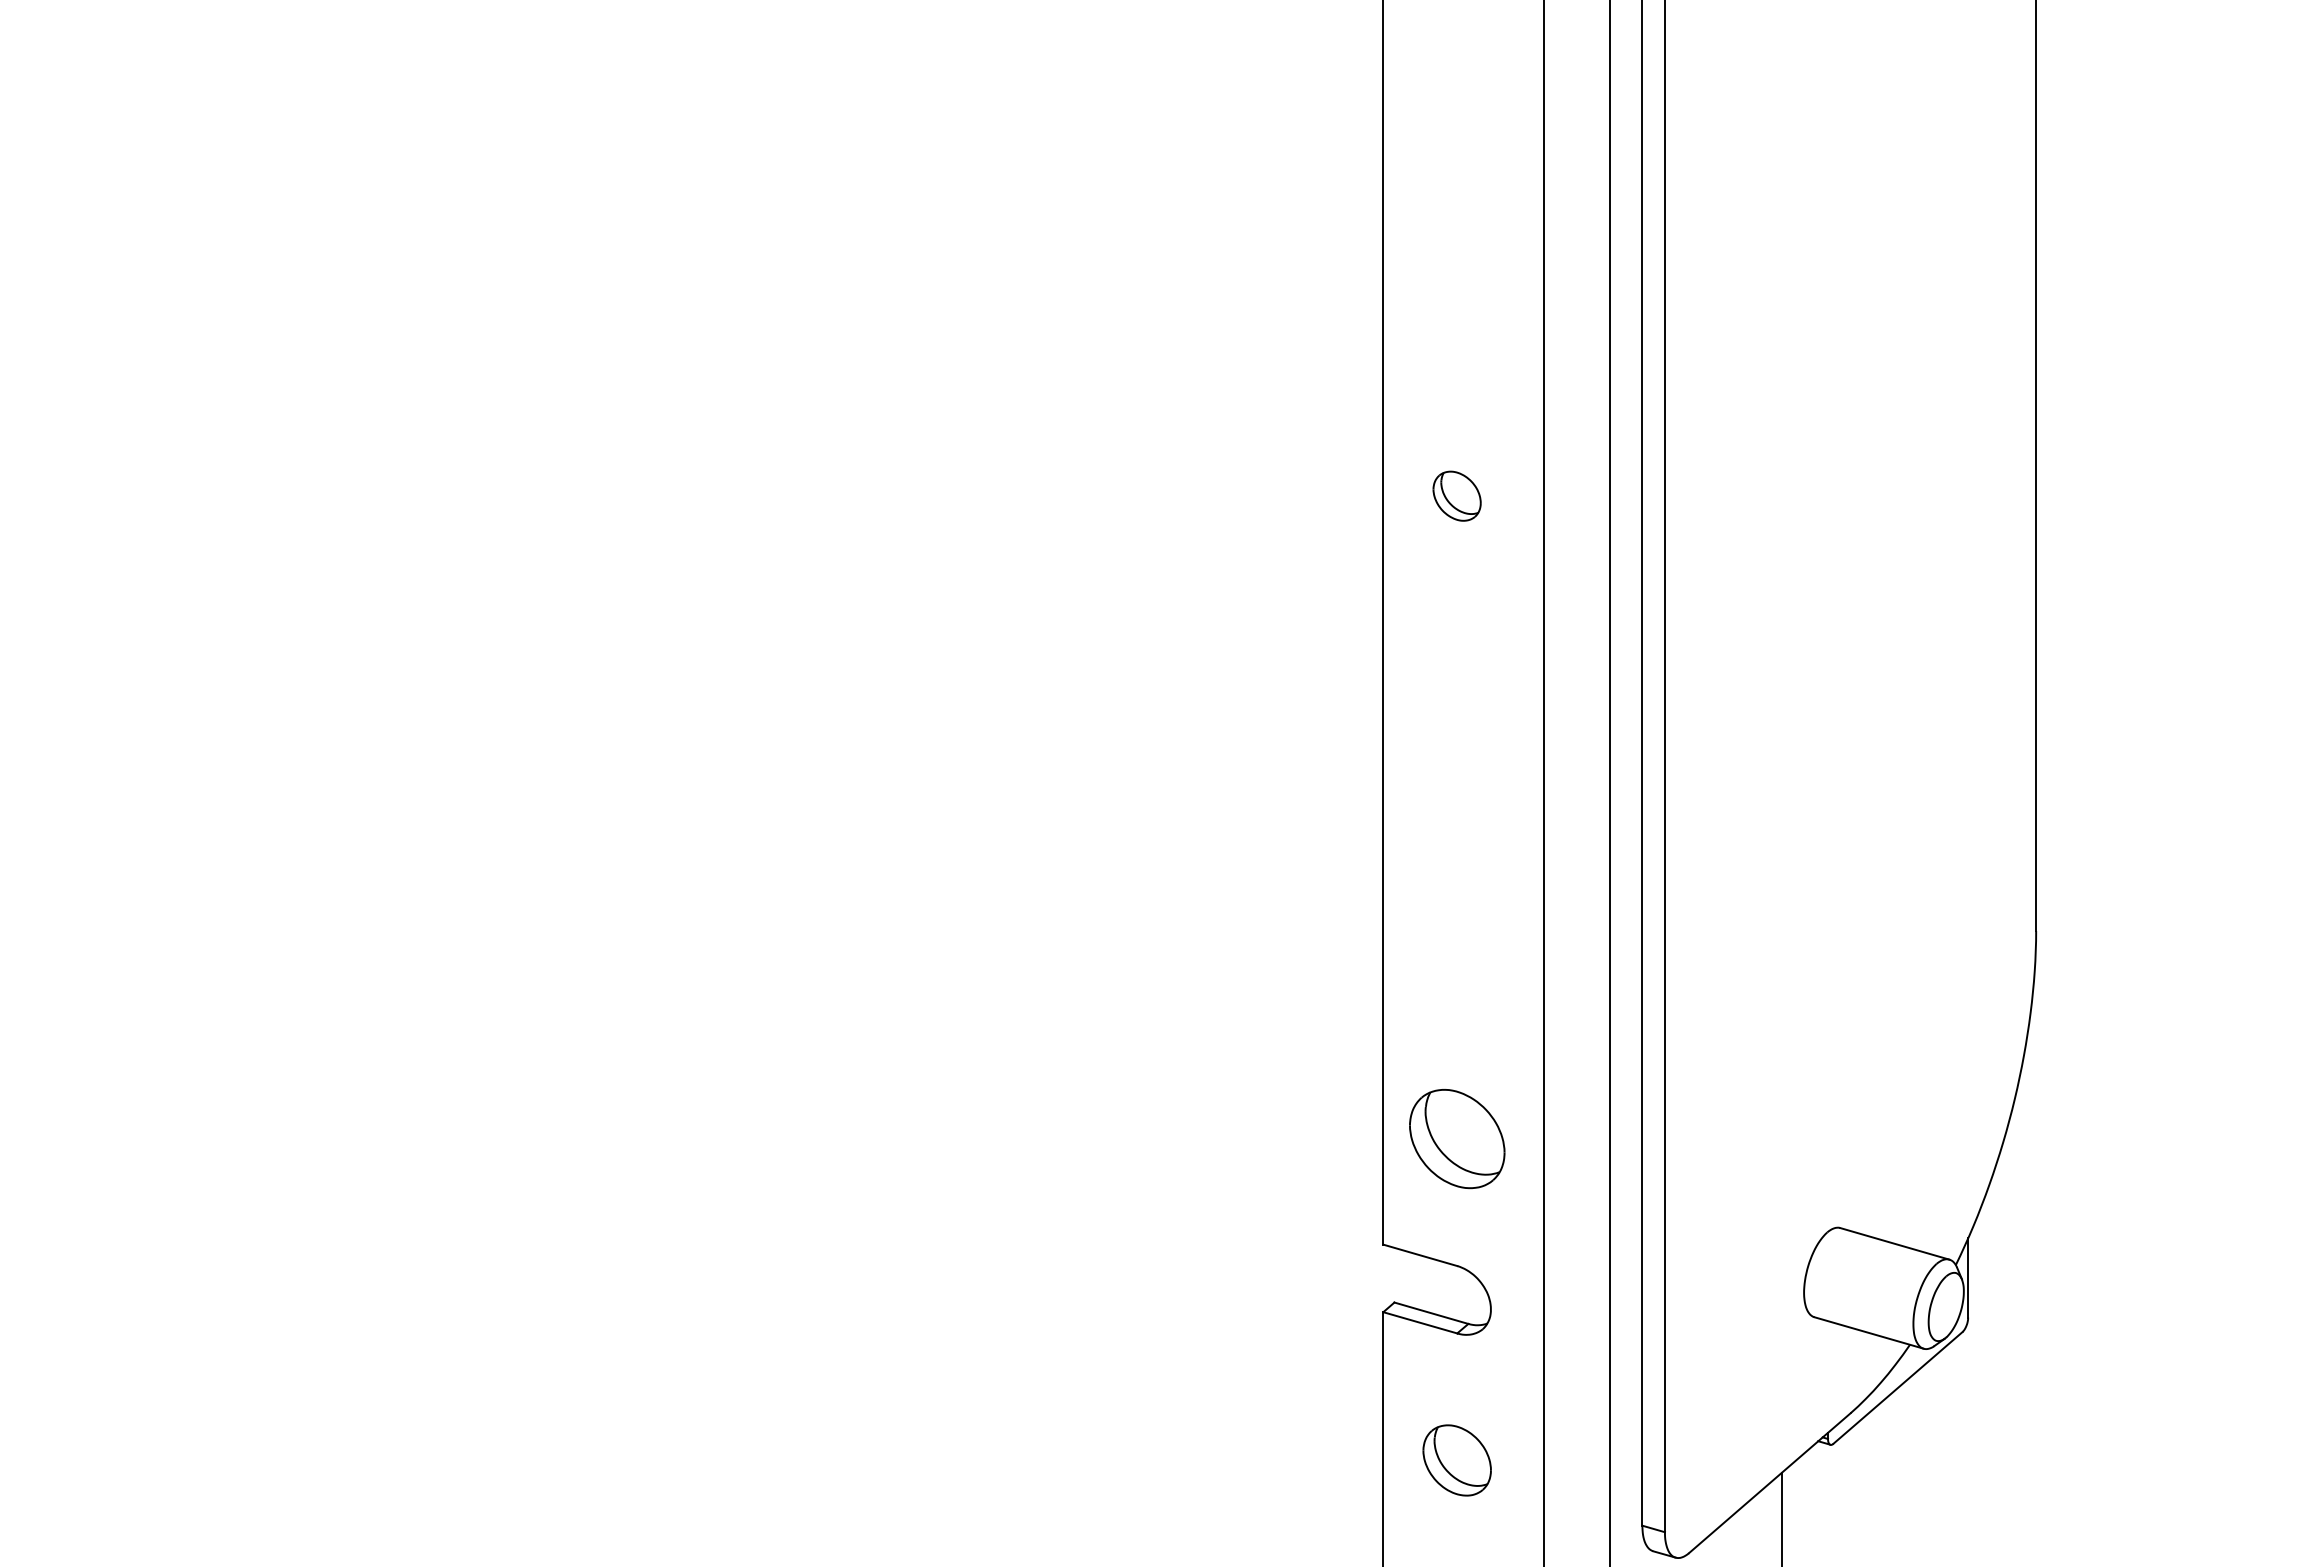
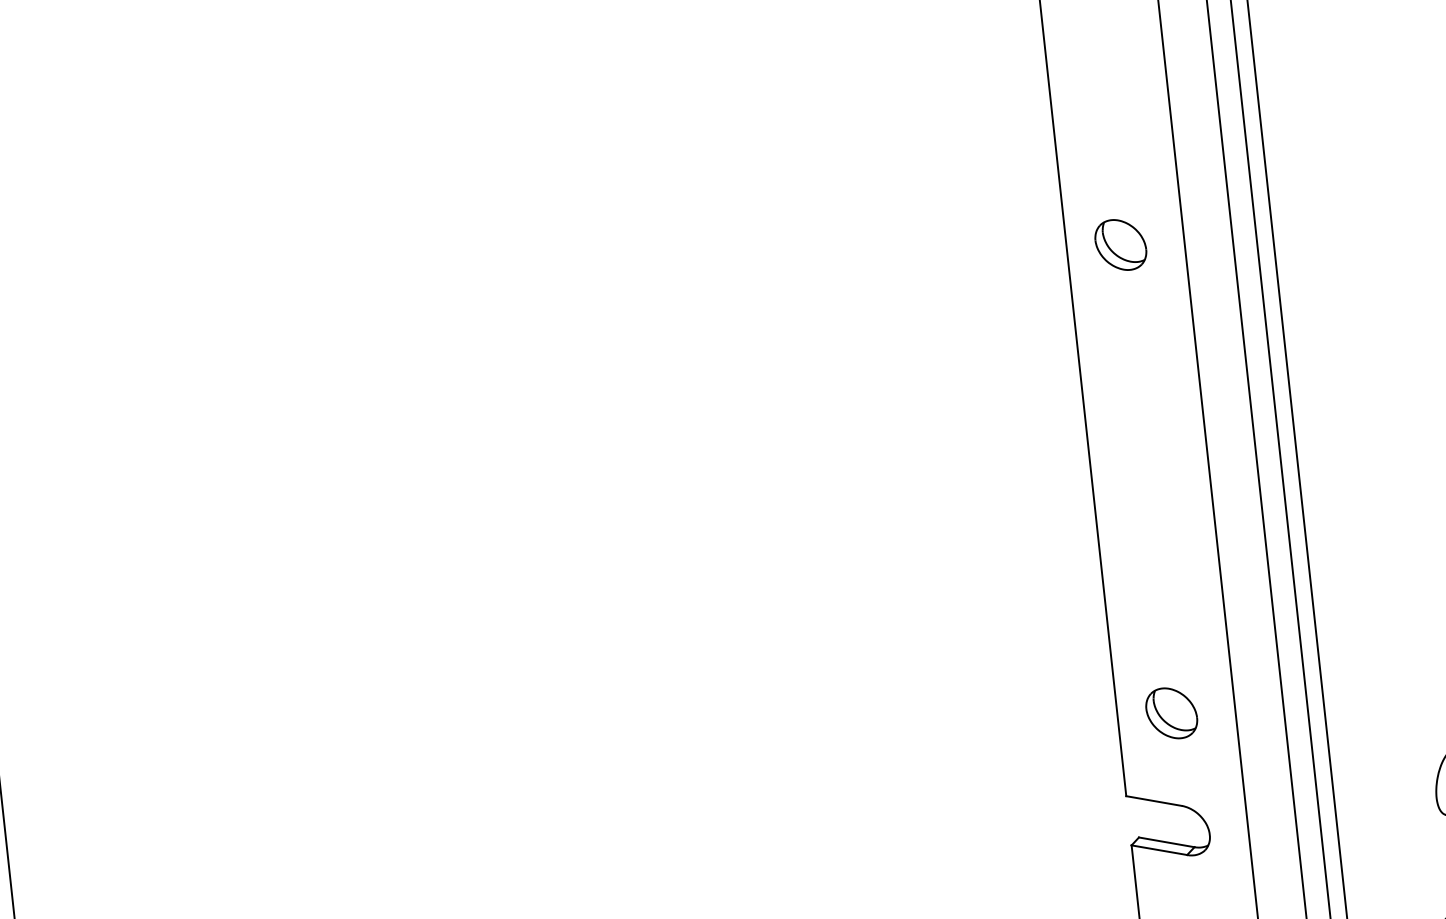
part: (1456, 496) -> (1120, 245), size x1.43
part: (1456, 1138) -> (1171, 713), size x0.71

